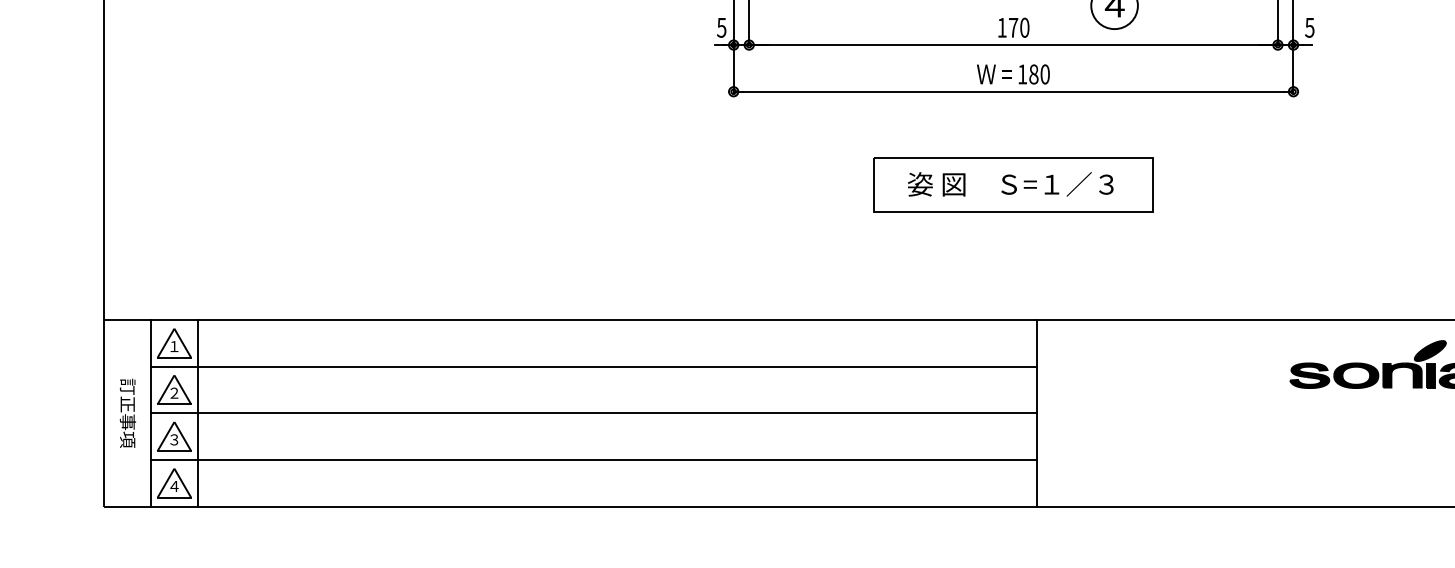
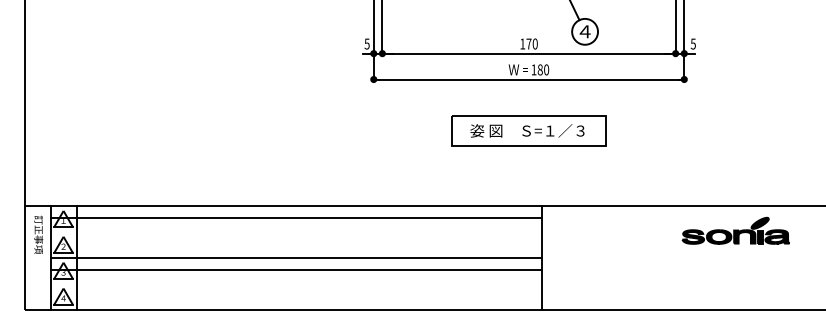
line: (594, 367) -> (296, 218), moved
text: (127, 412) -> (38, 234), moved
line: (594, 459) -> (296, 269), moved

